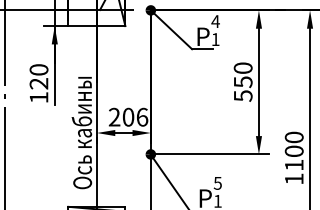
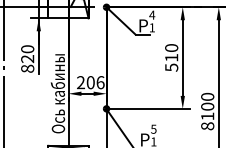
text: (242, 81) -> (171, 57), 550 -> 510
text: (38, 97) -> (27, 68), 120 -> 820
text: (294, 179) -> (207, 126), 1100 -> 8100

